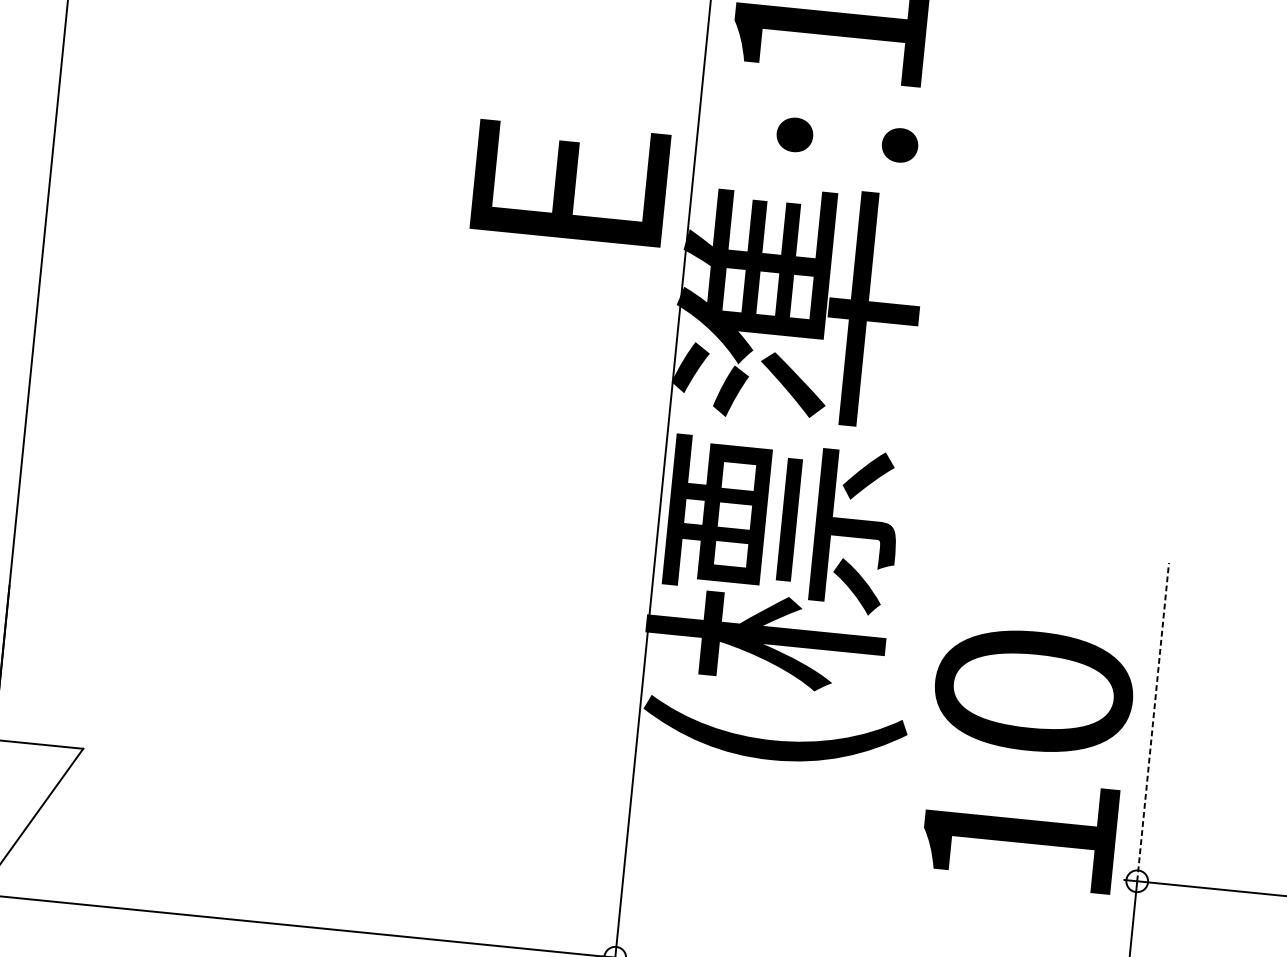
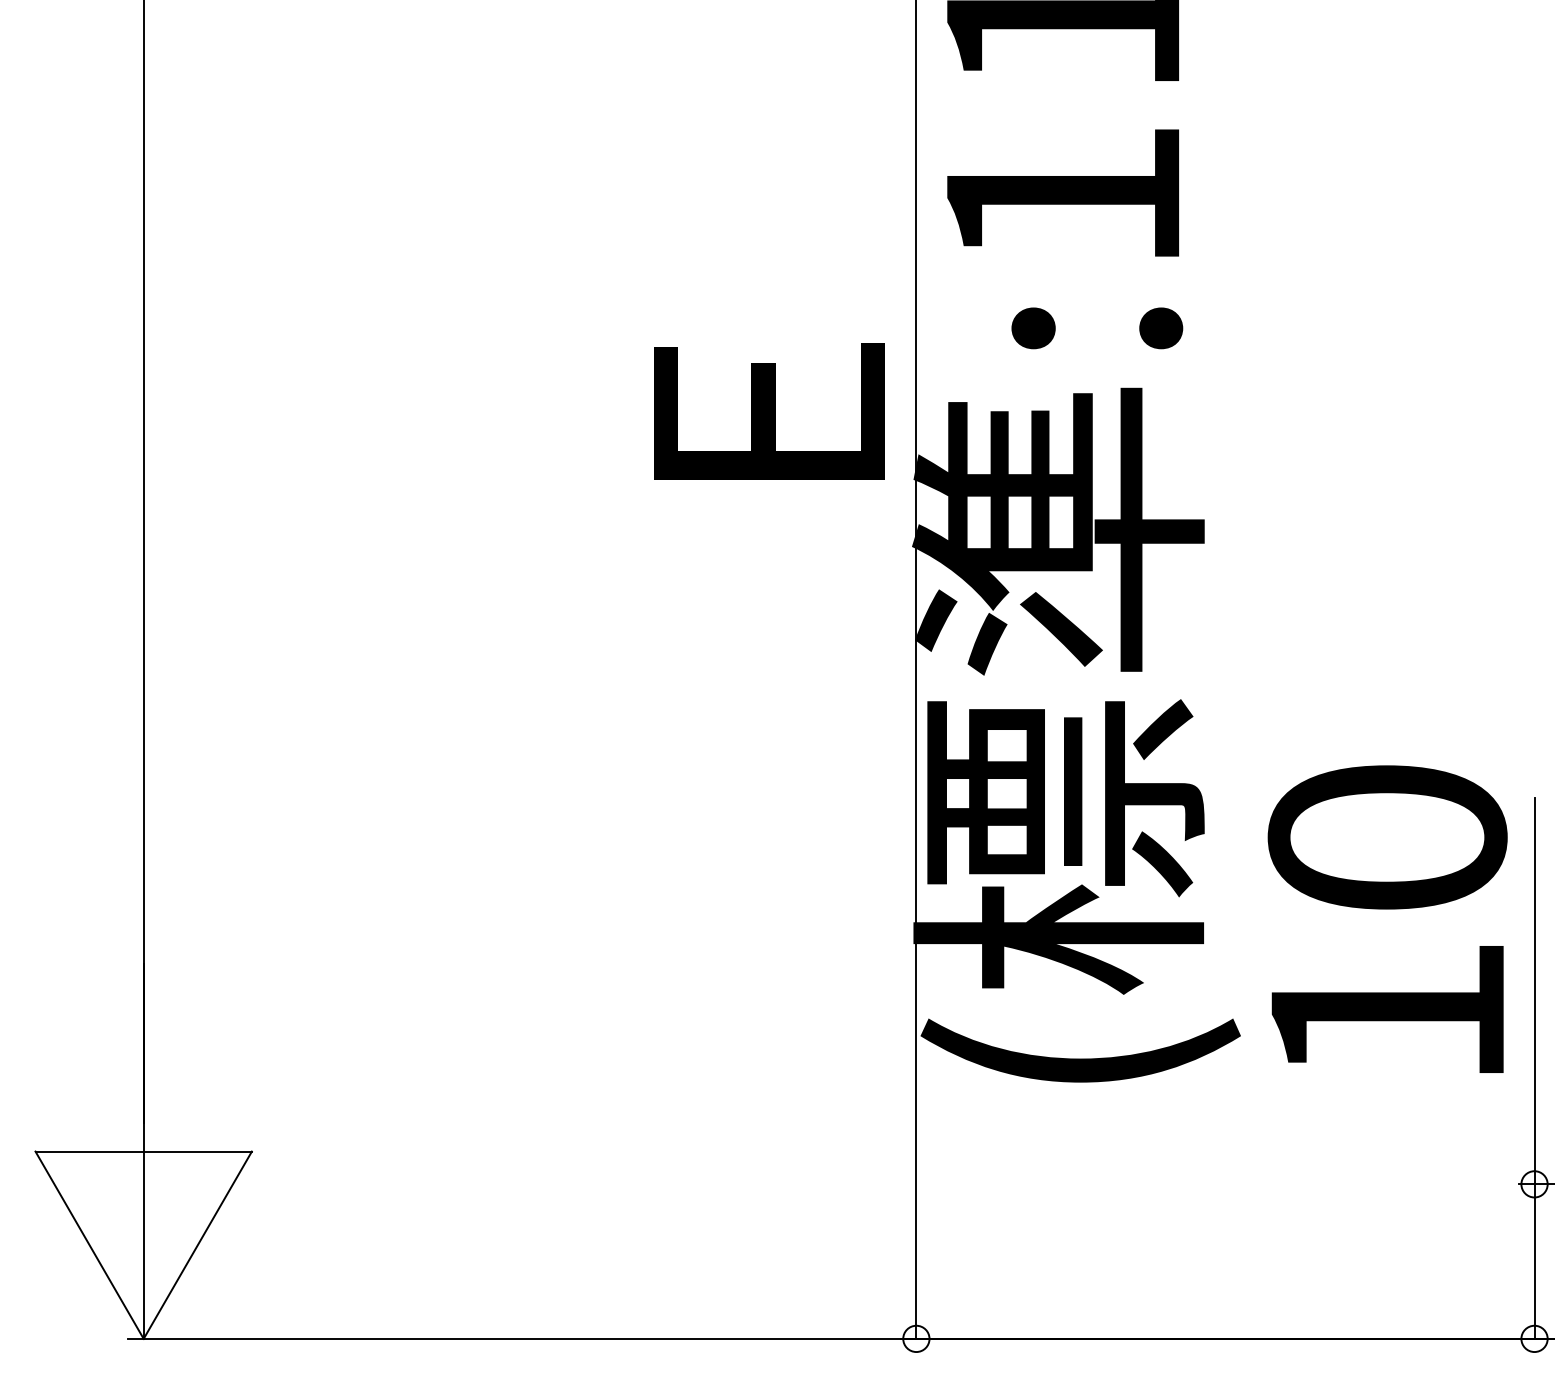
line: (1153, 721) -> (1534, 990), dashed -> solid
text: (1027, 758) -> (1387, 918), moved

